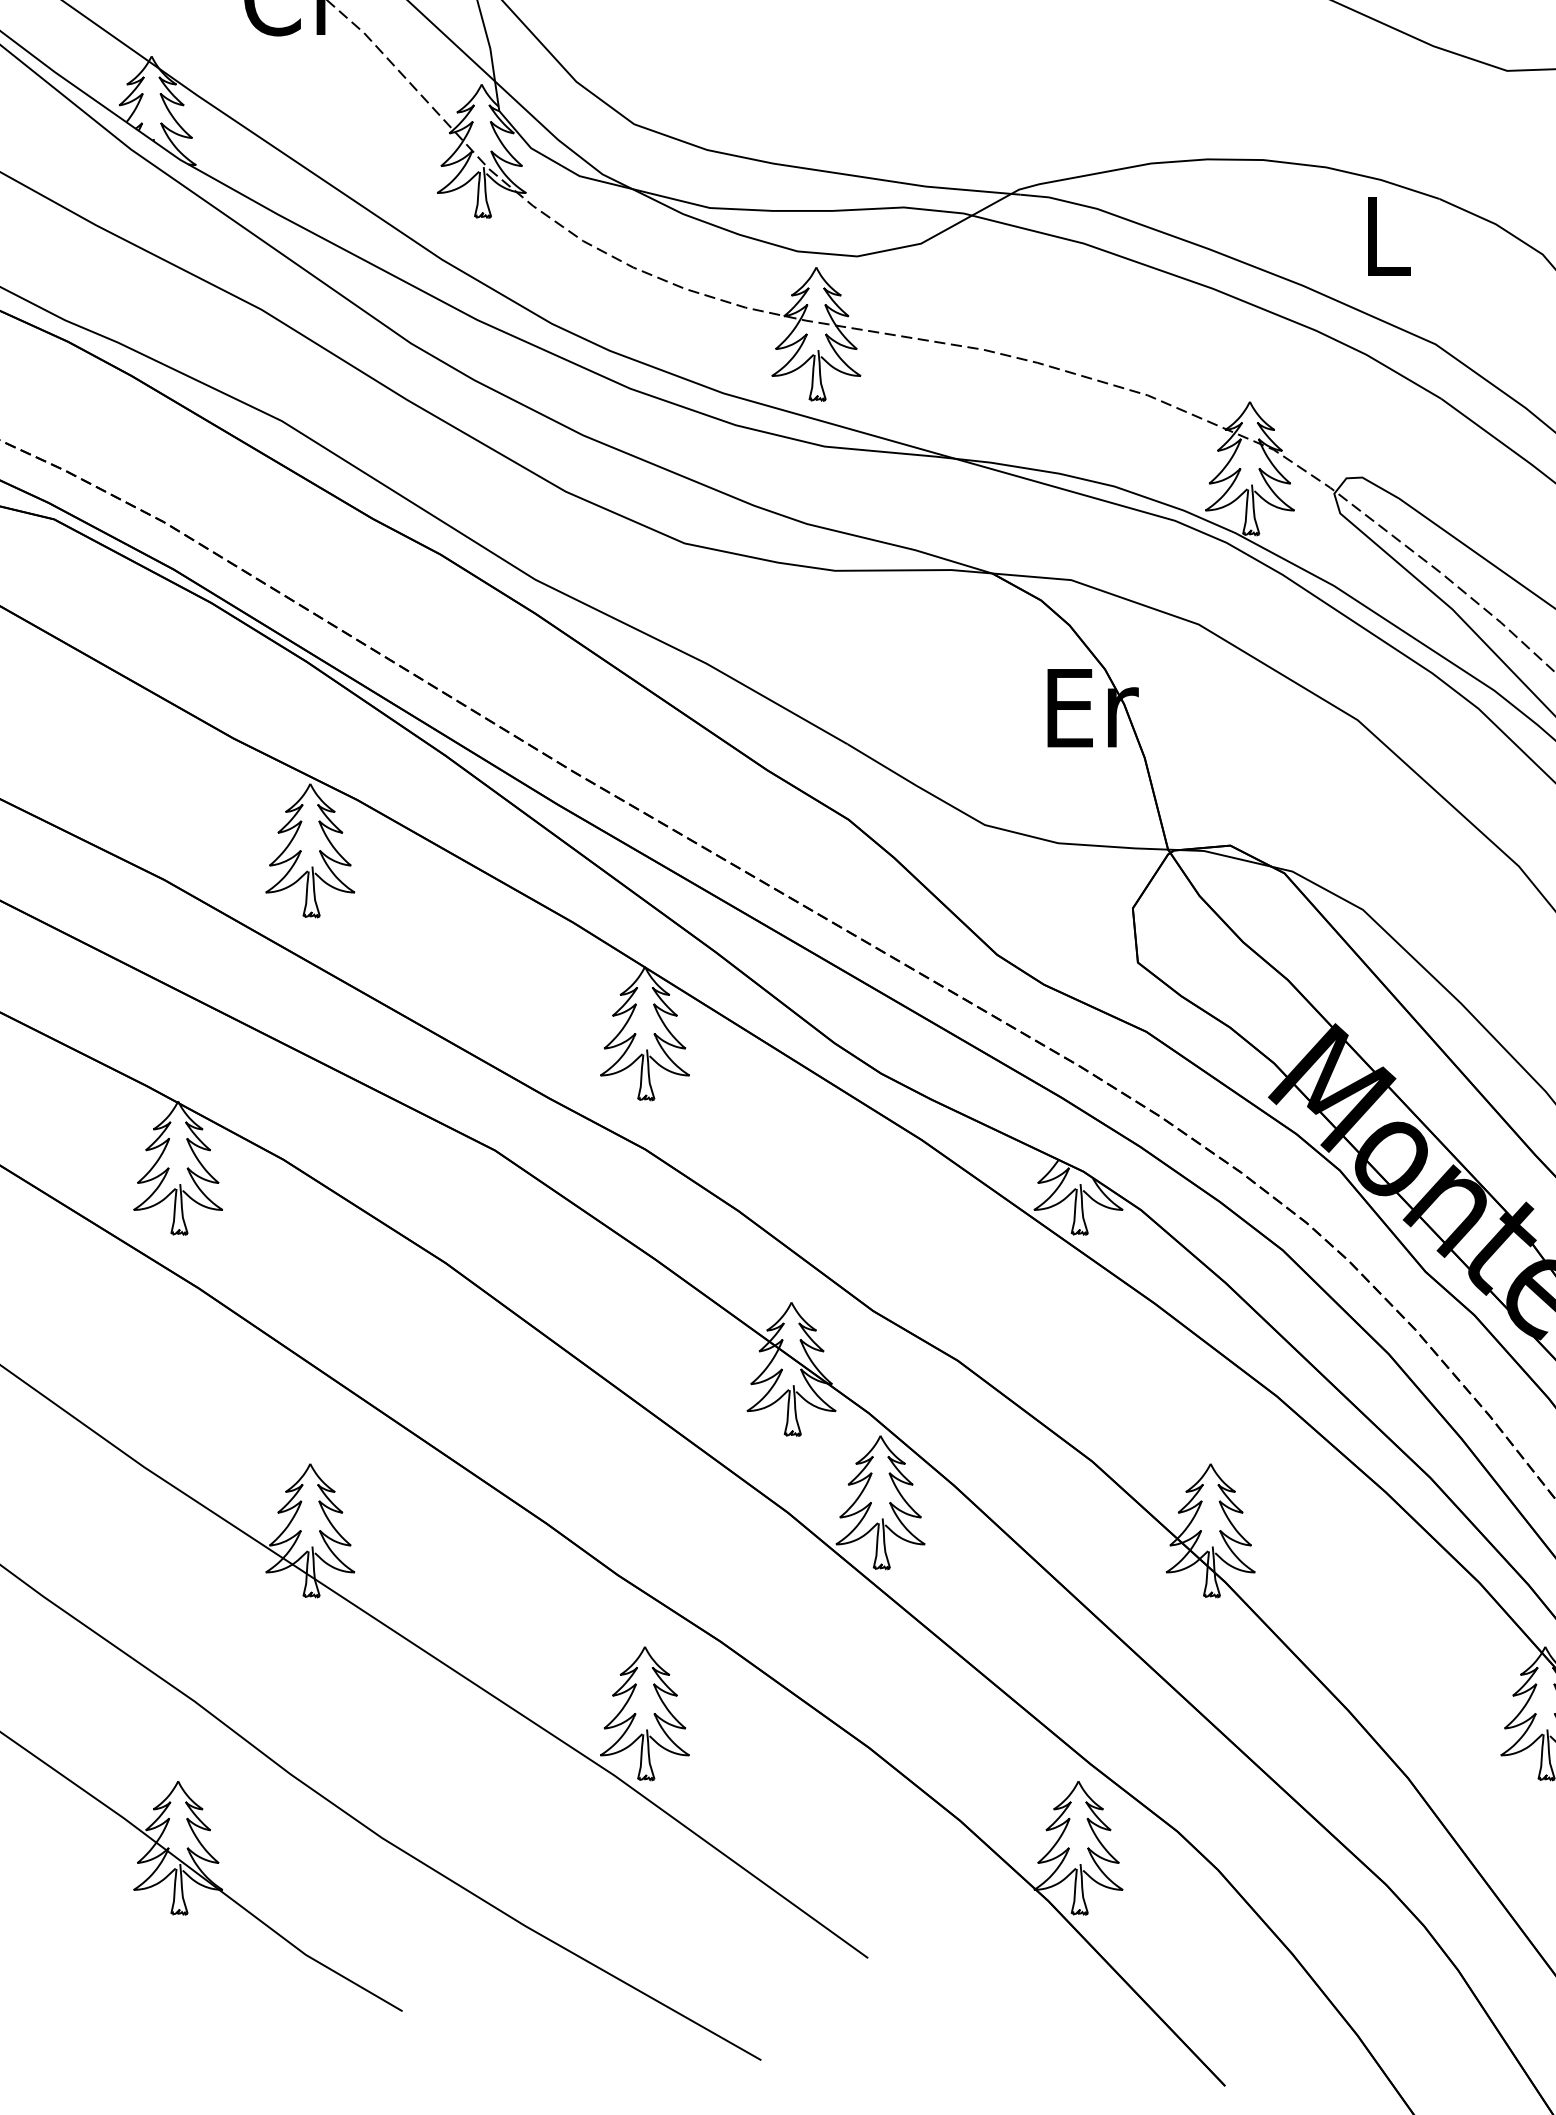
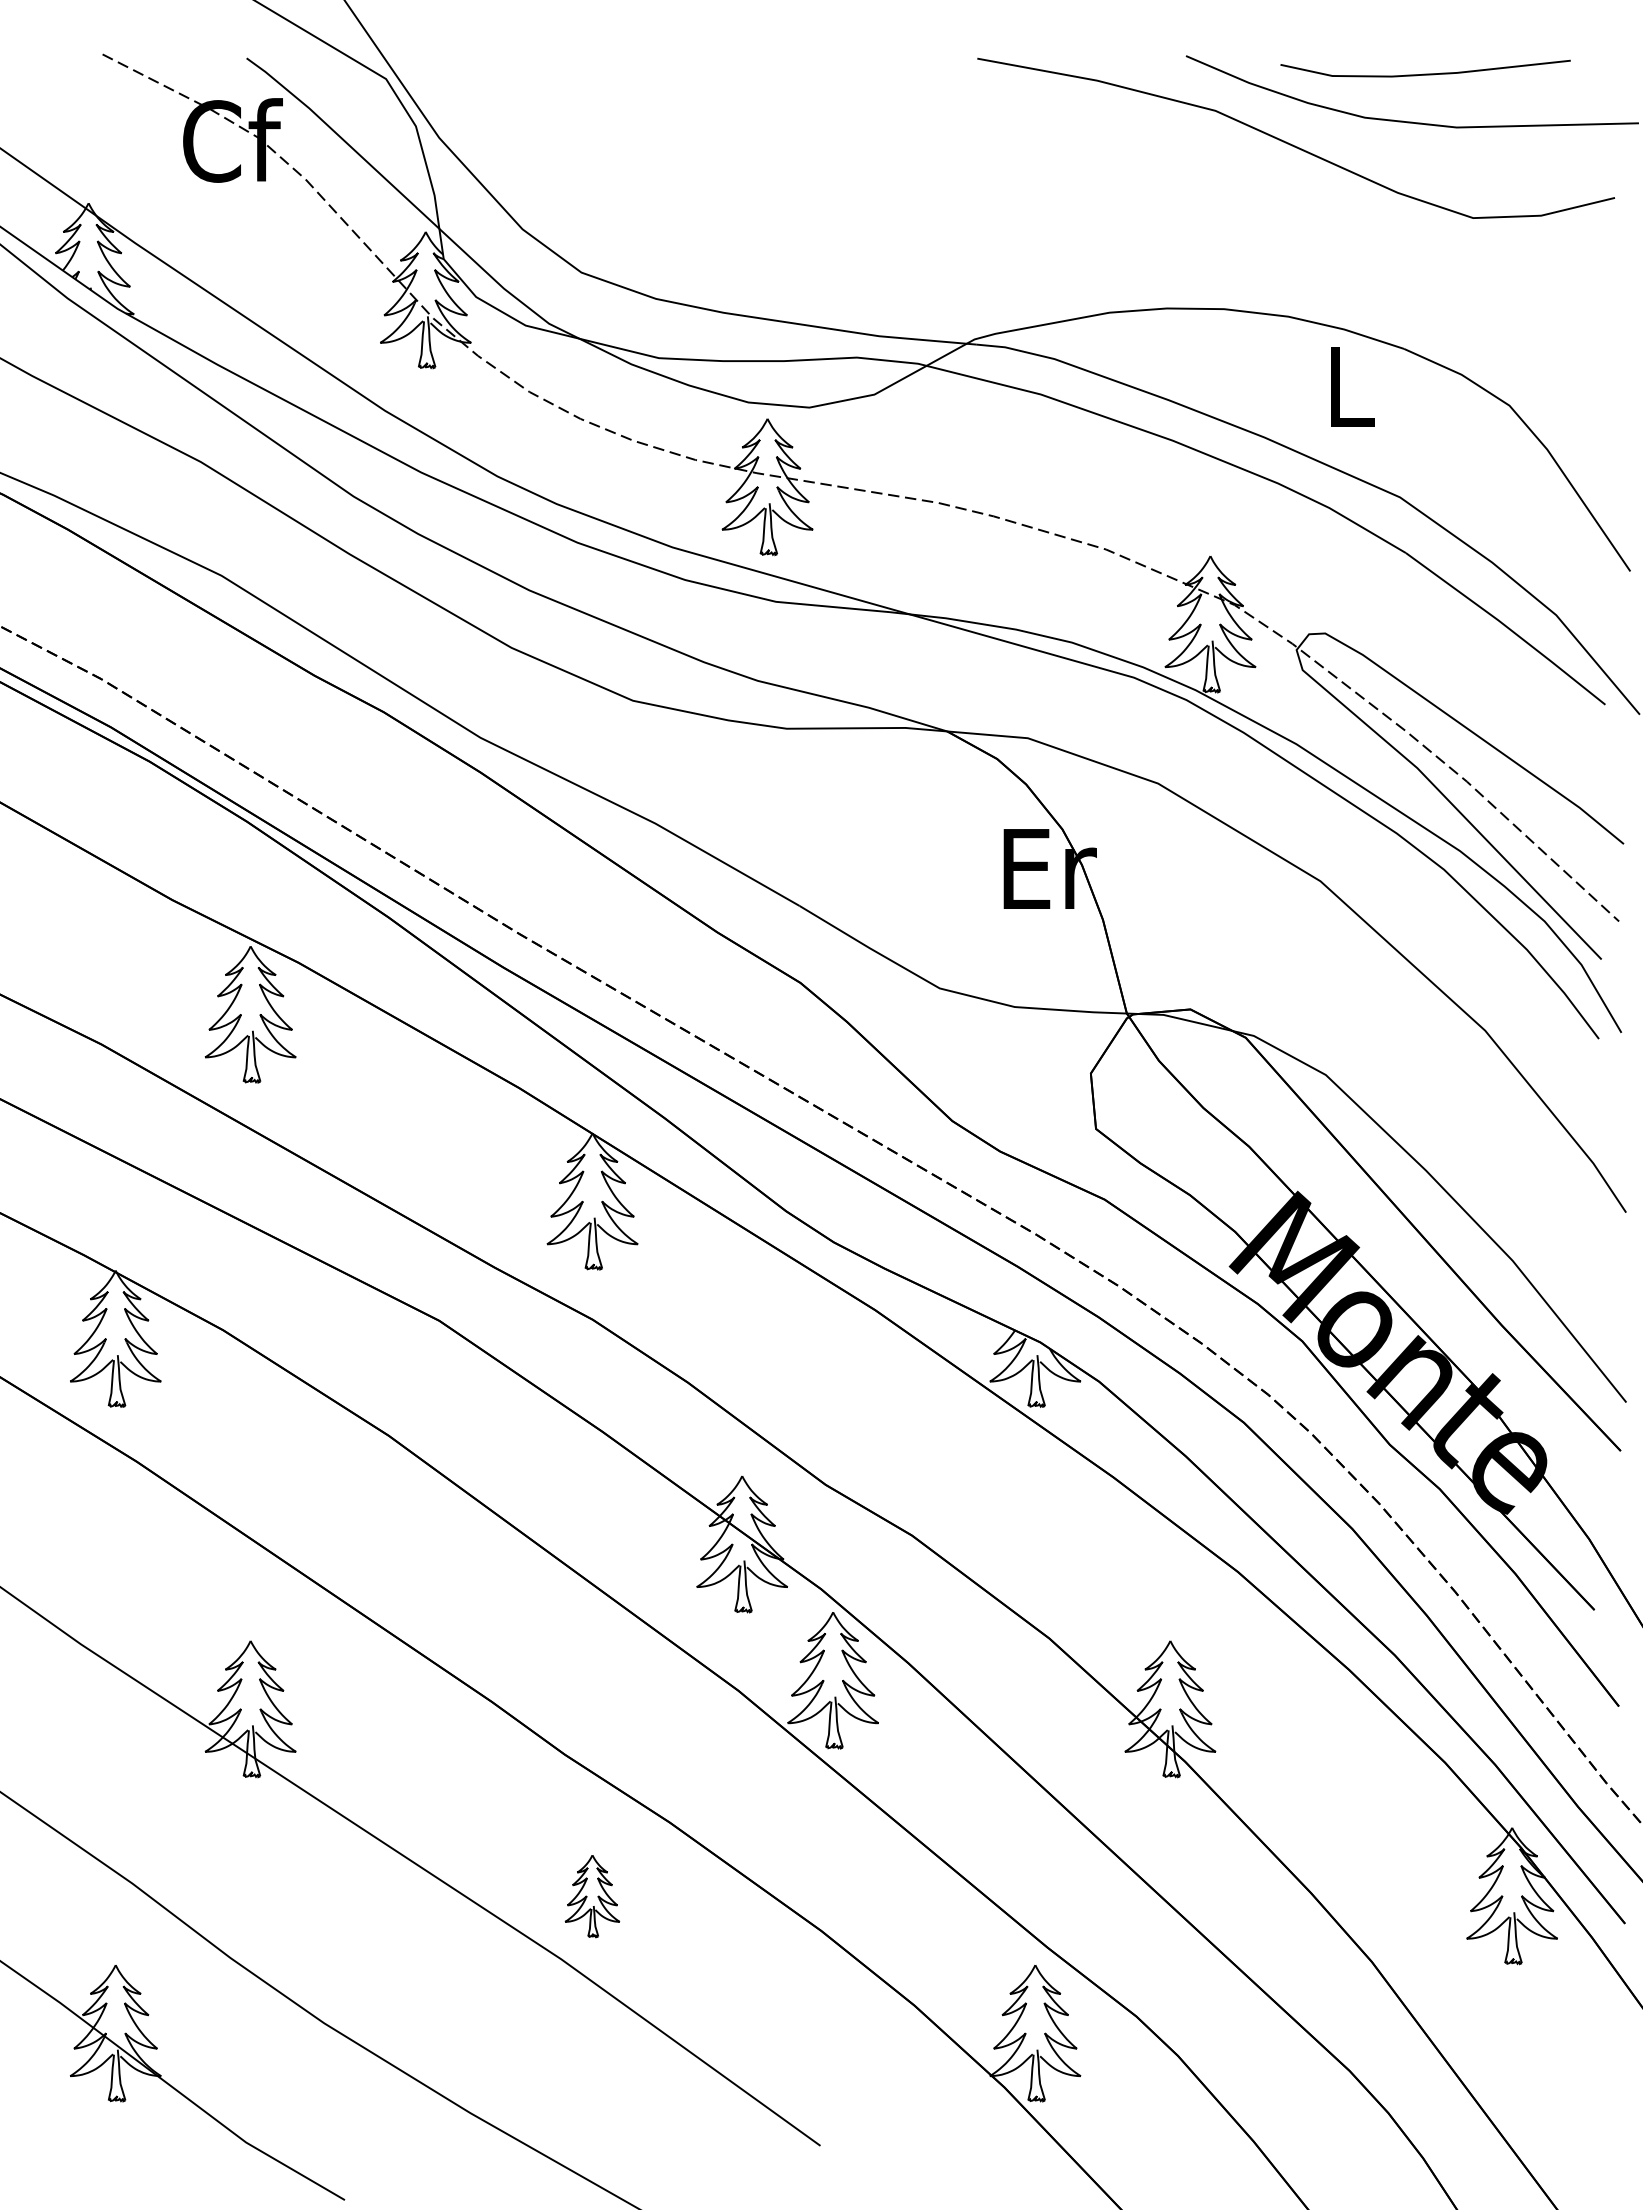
part: (644, 1714) -> (592, 1896), size x0.6

